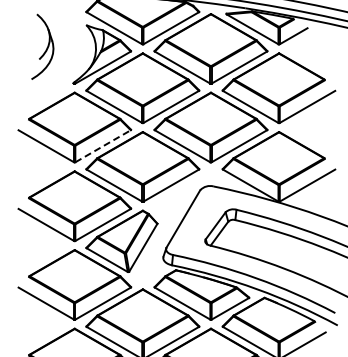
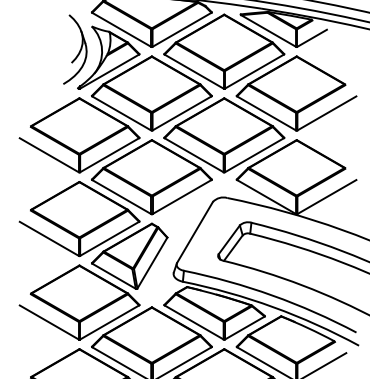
part: (42, 46) -> (74, 49), moved
line: (103, 146) -> (110, 155), dashed -> solid

